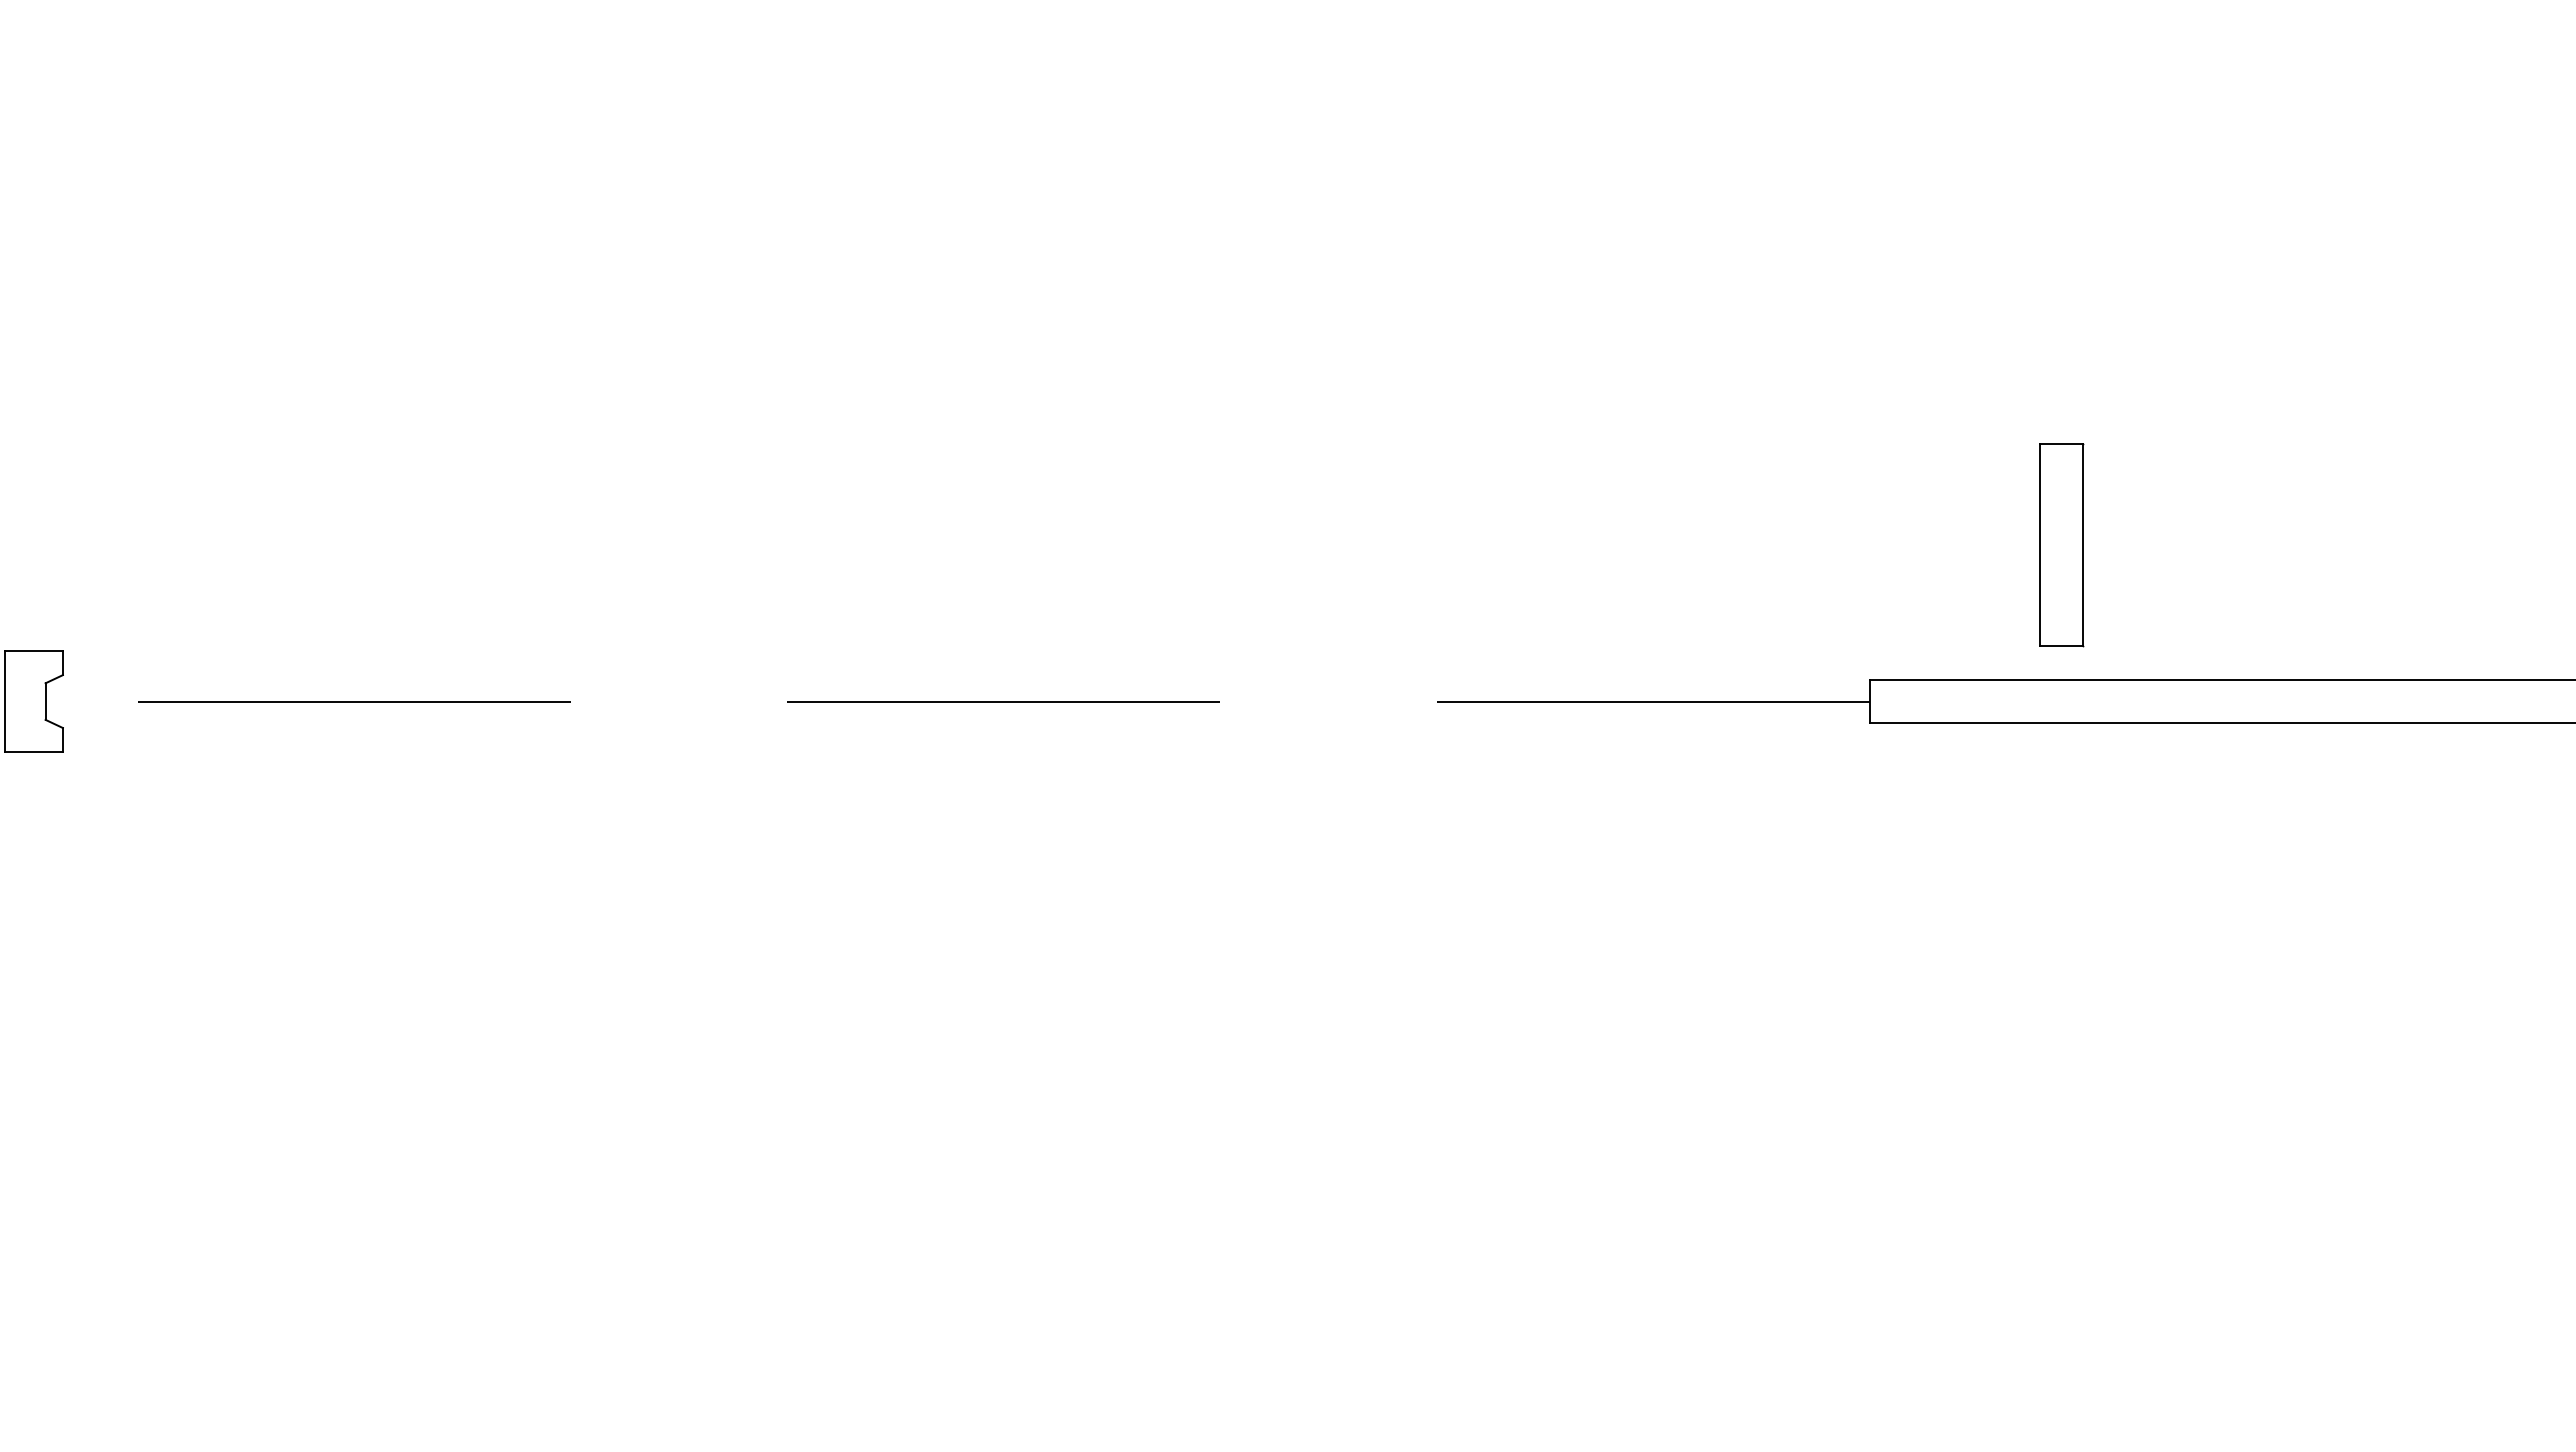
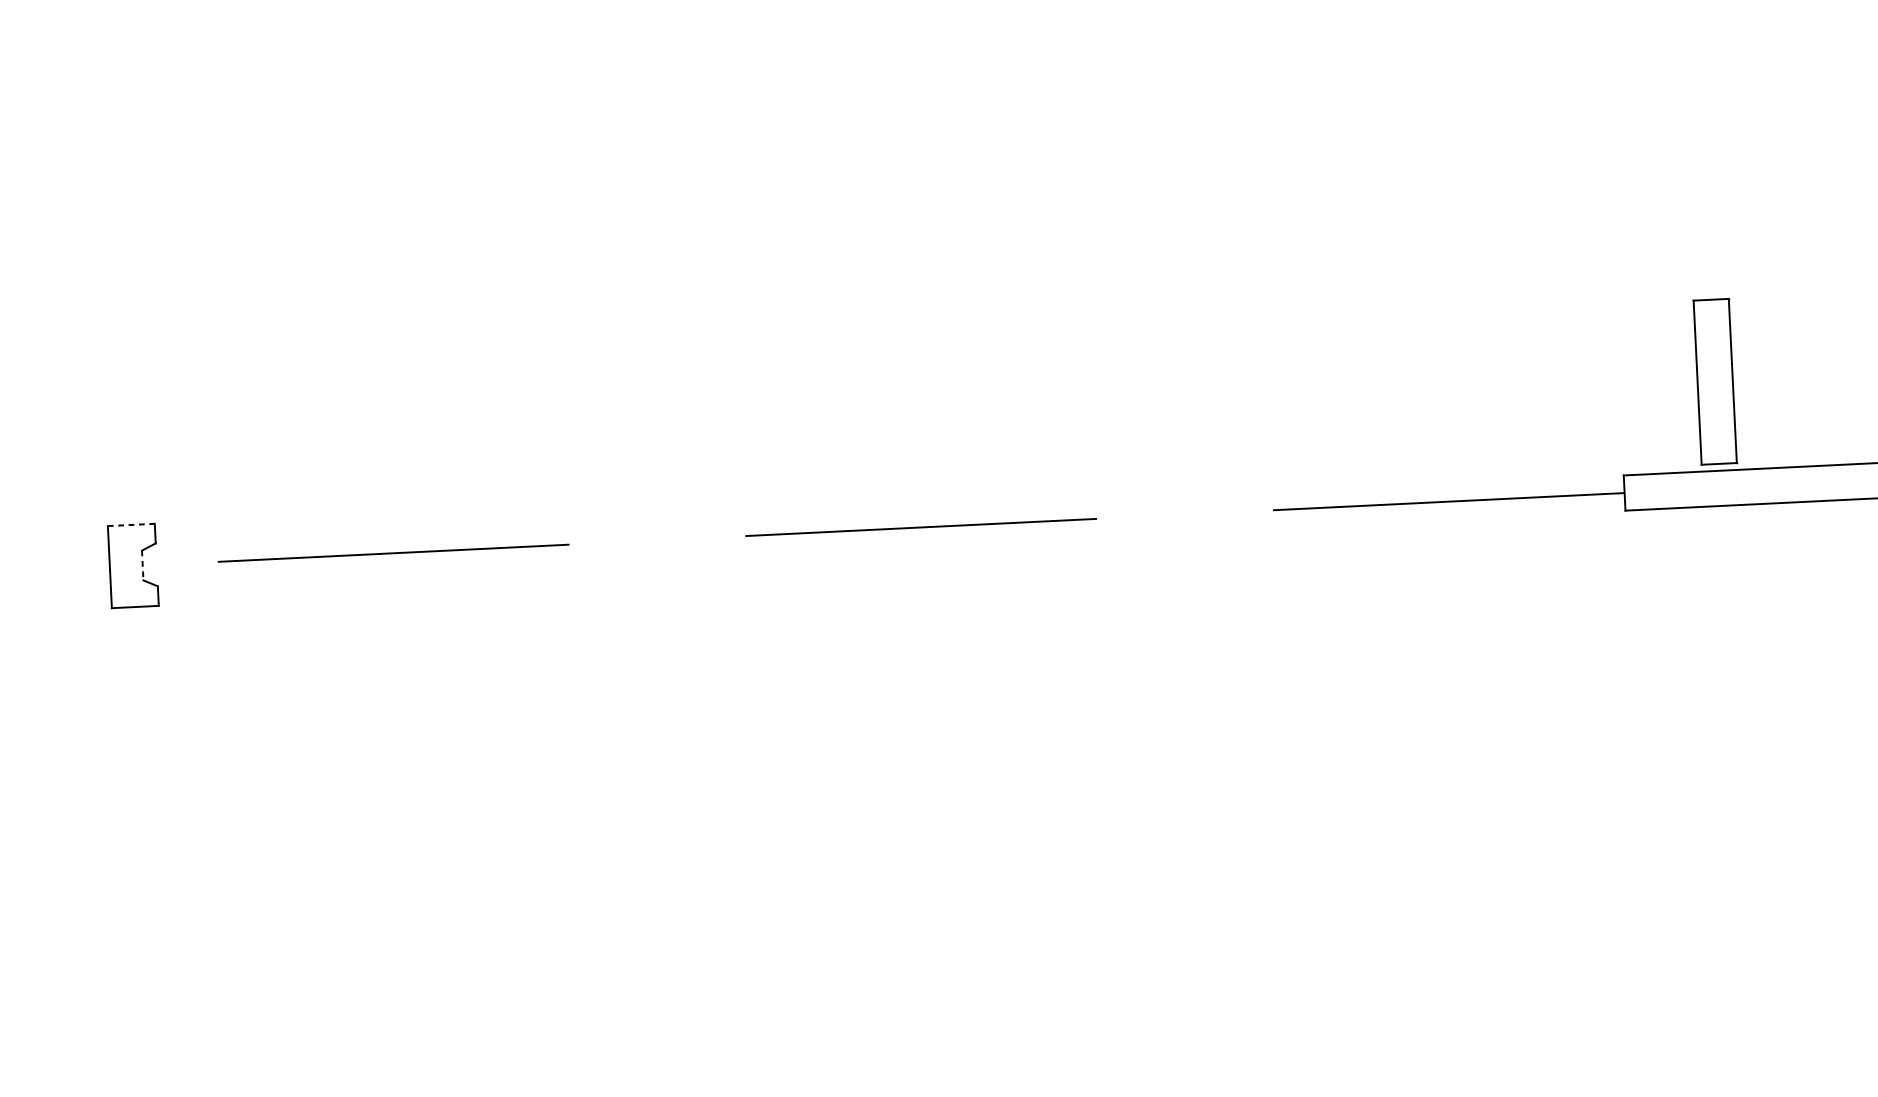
part: (2061, 545) -> (1714, 381), moved
line: (34, 651) -> (131, 525), solid -> dashed
line: (45, 702) -> (142, 566), solid -> dashed

